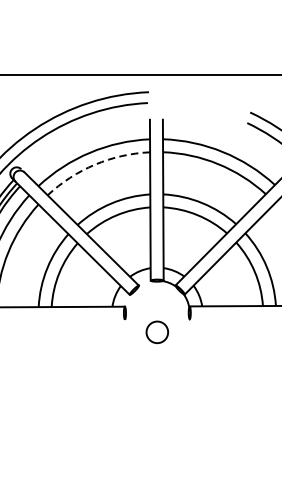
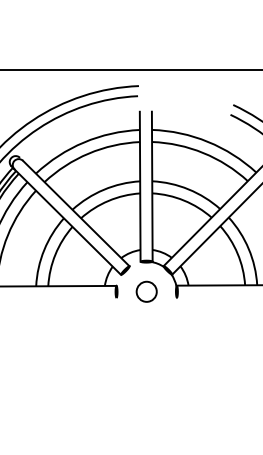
arc: (94, 164) -> (88, 153), dashed -> solid
circle: (157, 332) -> (146, 291), moved

